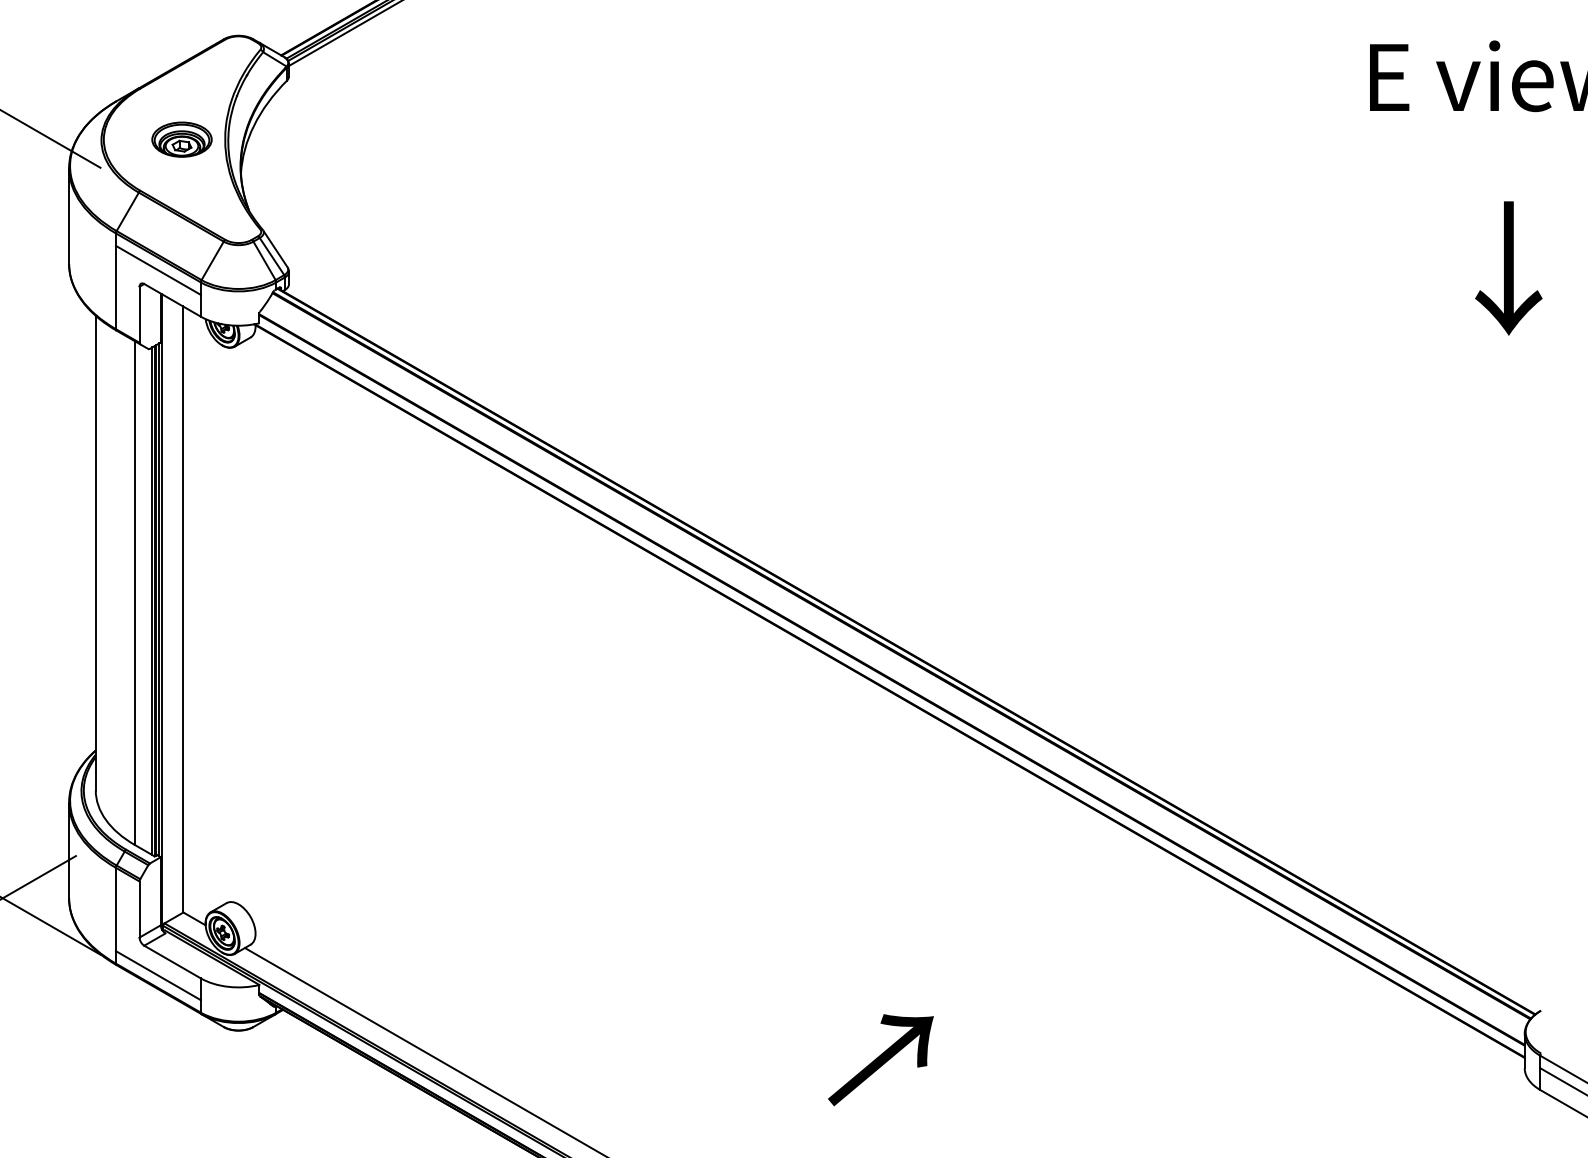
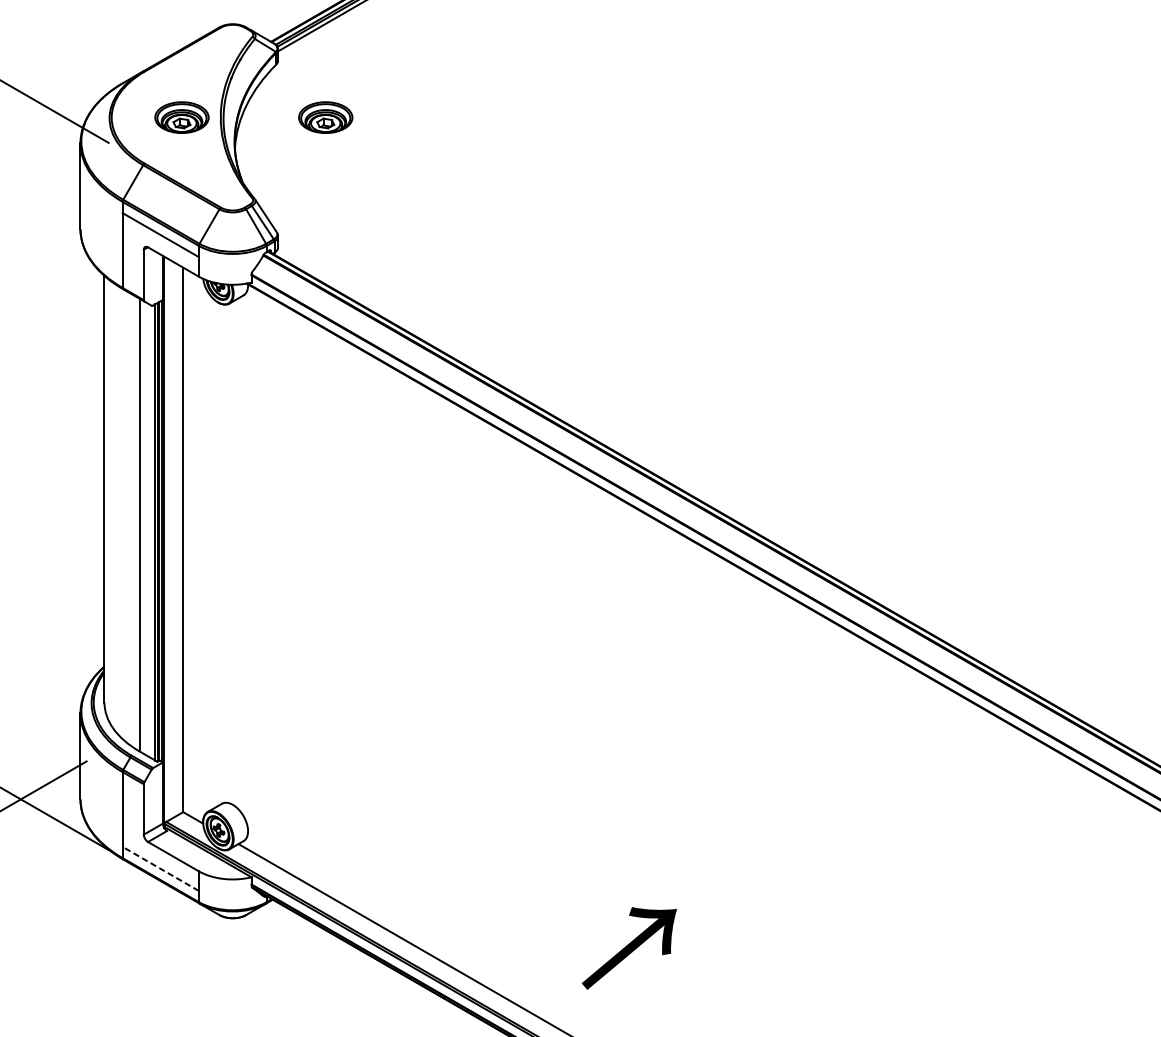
part: (341, 139) -> (325, 117), added
line: (158, 975) -> (160, 868), solid -> dashed
text: (880, 1060) -> (629, 948), moved

